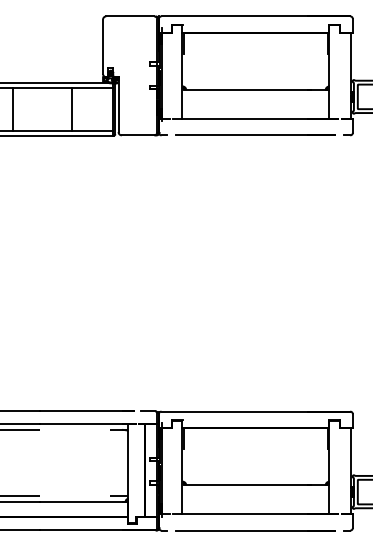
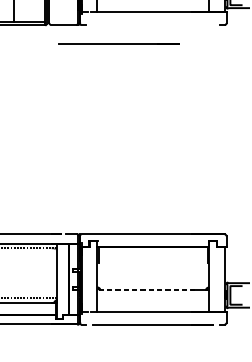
line: (255, 134) -> (118, 43), moved
line: (247, 485) -> (146, 290), solid -> dashed

